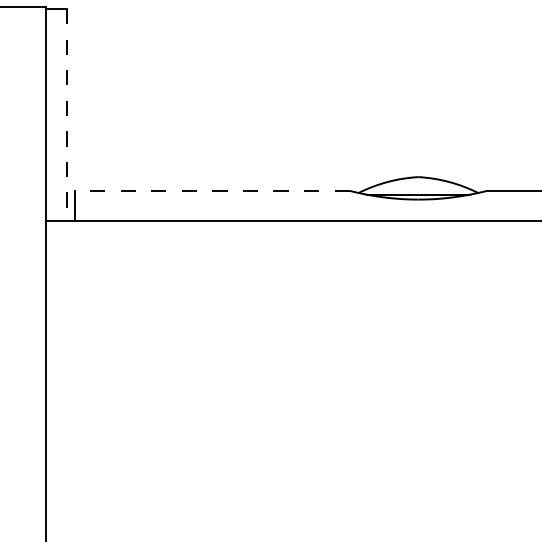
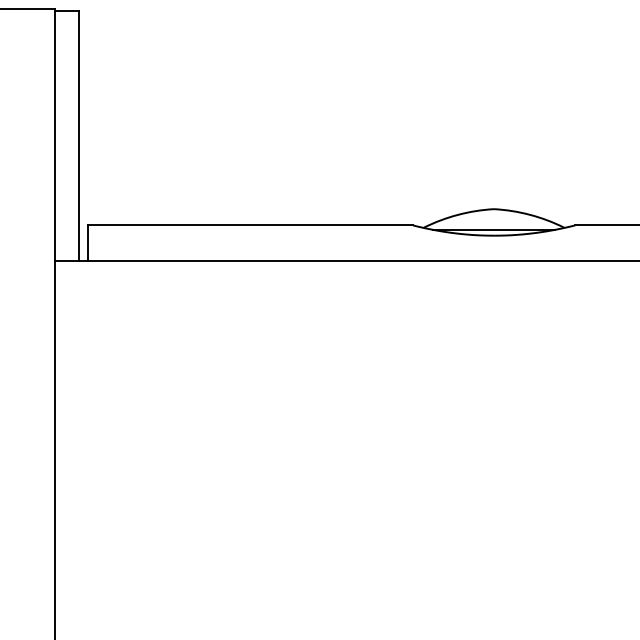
line: (66, 115) -> (78, 136), dashed -> solid
line: (212, 190) -> (250, 224), dashed -> solid

